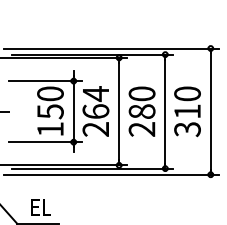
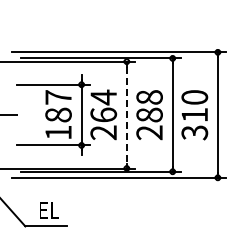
text: (141, 93) -> (149, 97), 280 -> 288
text: (50, 103) -> (58, 106), 150 -> 187
line: (118, 112) -> (126, 115), solid -> dashed

